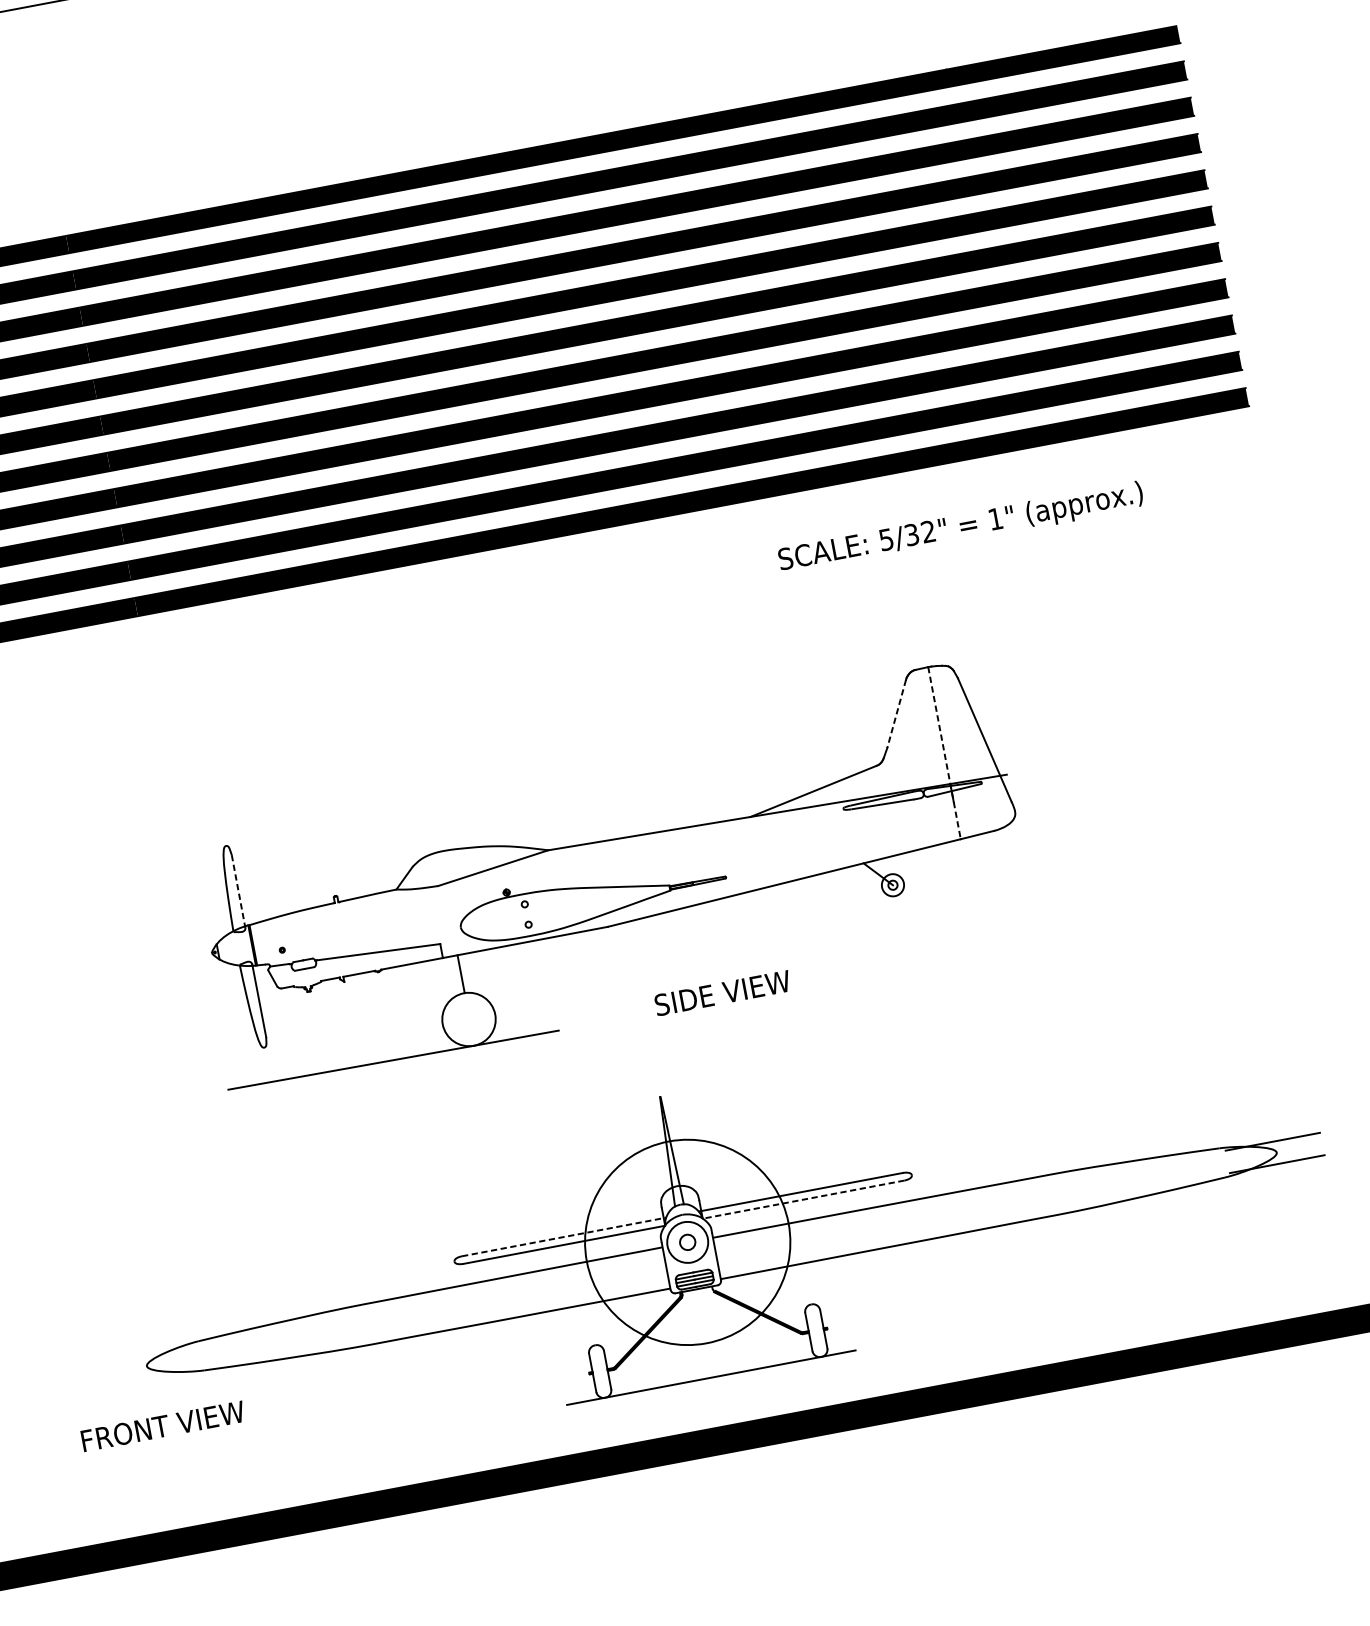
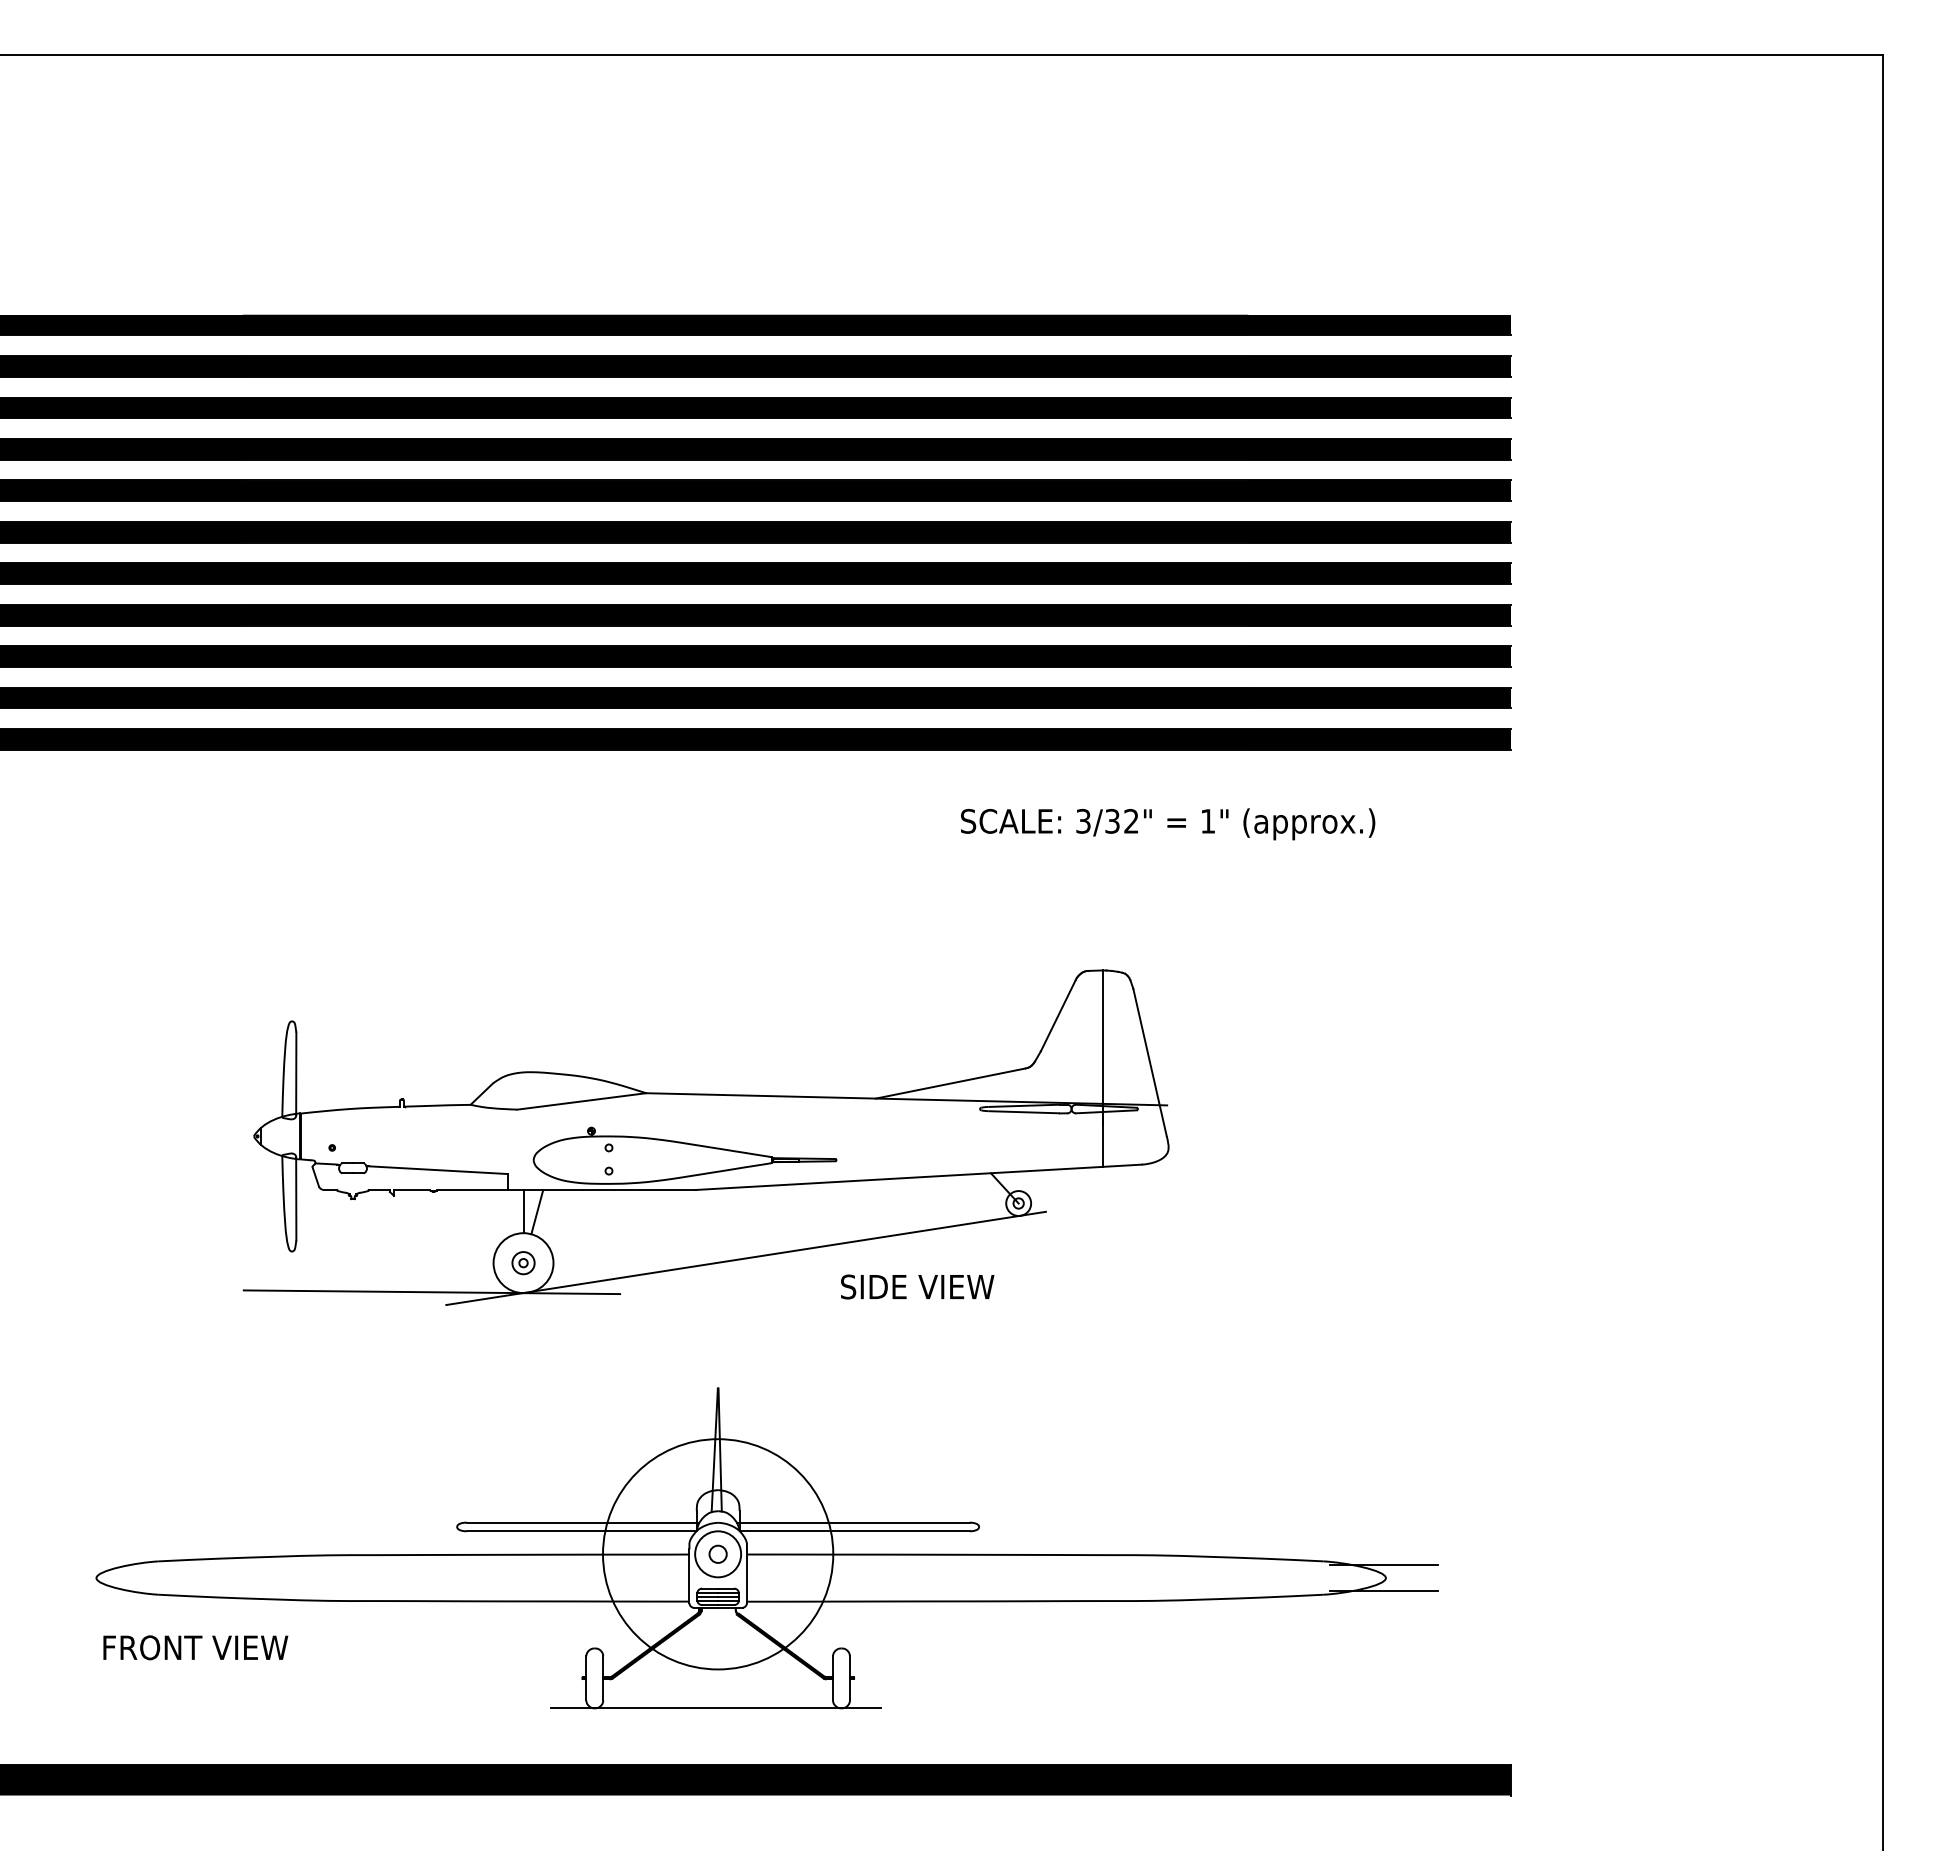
text: (886, 538) -> (1083, 820), 5/32" -> 3/32"
line: (896, 713) -> (1058, 1015), dashed -> solid
line: (944, 753) -> (1102, 1069), dashed -> solid
line: (238, 891) -> (296, 1074), dashed -> solid
line: (472, 971) -> (537, 1211), added
line: (662, 978) -> (745, 1258), added
text: (722, 992) -> (917, 1286), moved
part: (469, 1019) -> (523, 1263), added
line: (803, 1199) -> (854, 1531), dashed -> solid
line: (564, 1236) -> (583, 1522), dashed -> solid
text: (162, 1426) -> (195, 1647), moved

